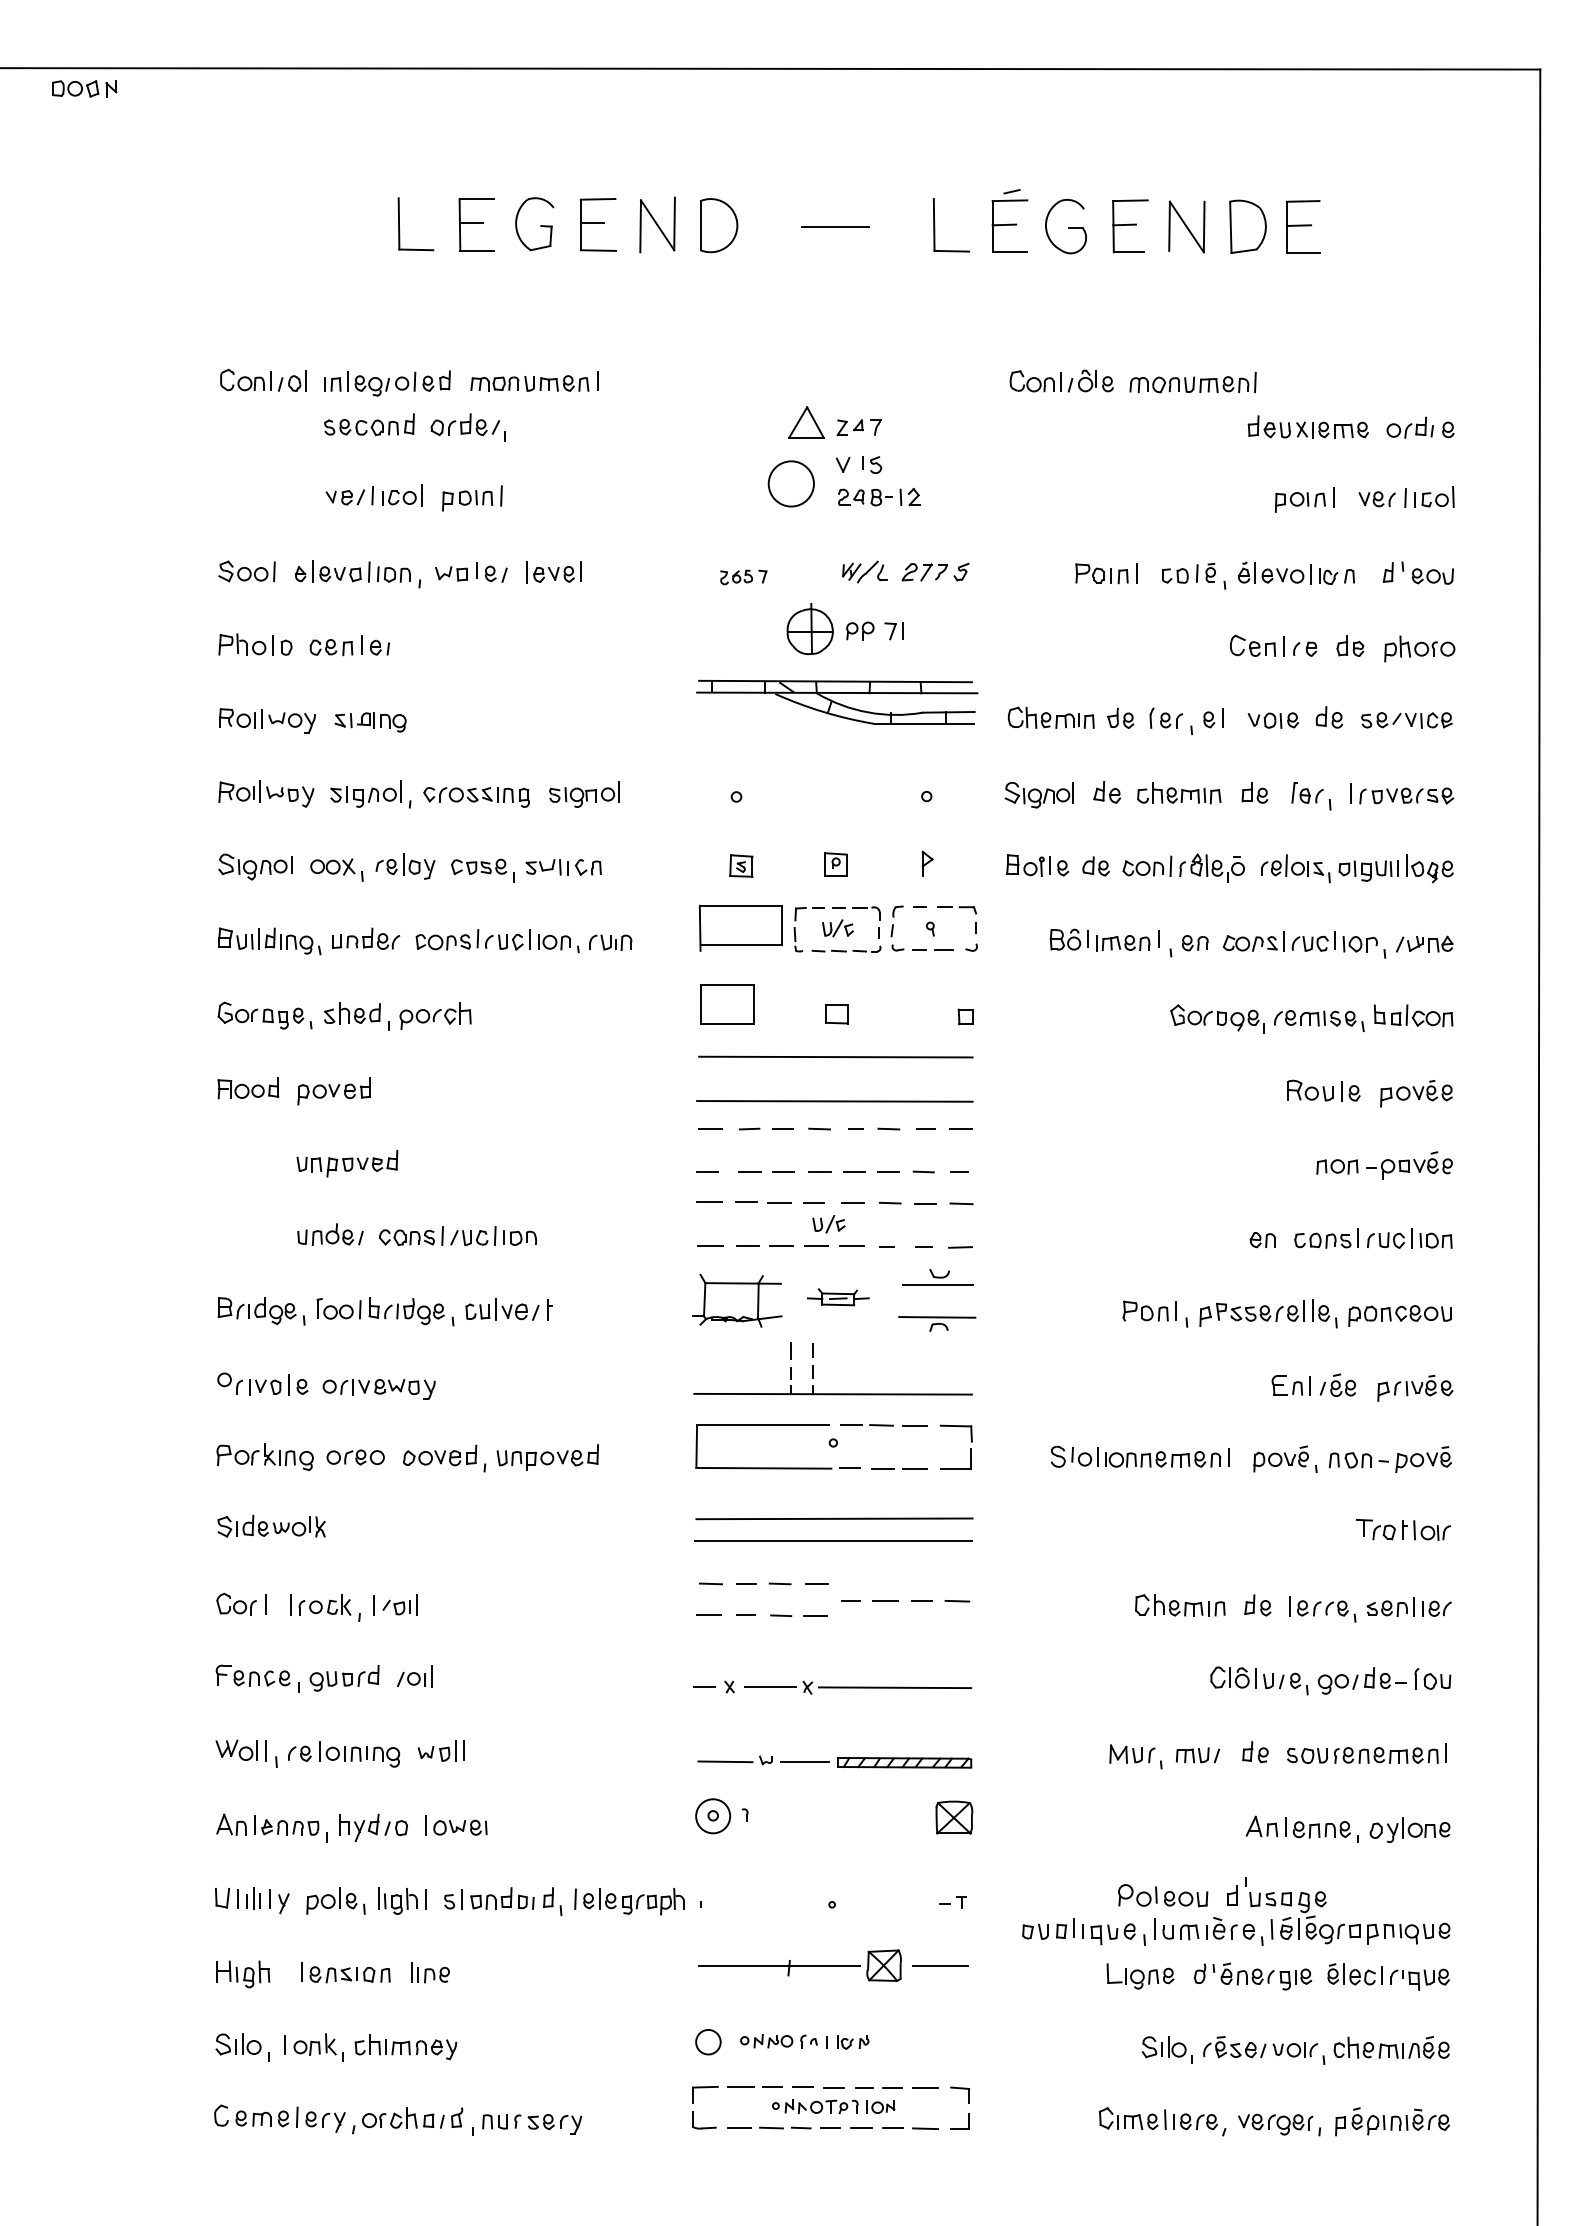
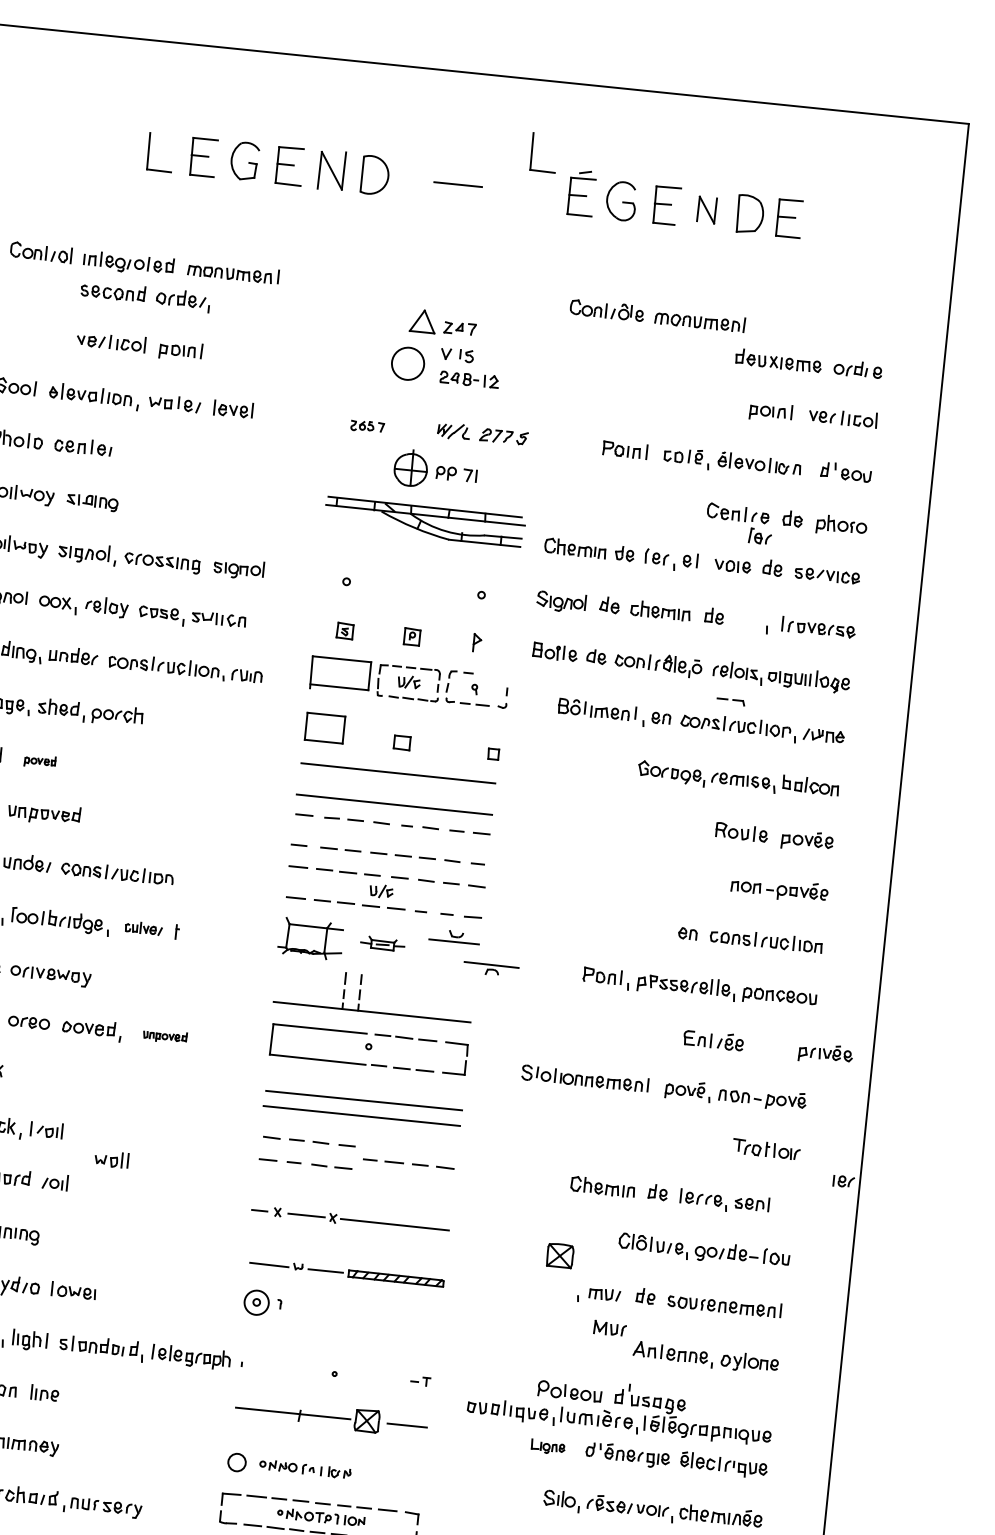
part: (935, 225) -> (532, 151), moved
part: (1186, 226) -> (706, 209), size x0.7
part: (1307, 792) -> (760, 536), moved
part: (956, 910) -> (730, 702), moved
part: (333, 1091) -> (39, 761), size x0.6
part: (502, 1309) -> (143, 928), size x0.7
part: (937, 1323) -> (491, 969), moved
part: (1415, 1388) -> (825, 1054), moved
part: (547, 1457) -> (165, 1036), size x0.6
part: (1436, 1608) -> (843, 1181), moved
part: (440, 1750) -> (111, 1159), moved
part: (1132, 1753) -> (610, 1328), moved
part: (954, 1817) -> (560, 1255), moved
part: (1140, 1976) -> (548, 1447), size x0.7

